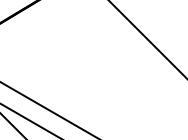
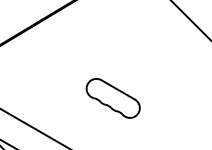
part: (66, 67) -> (112, 98), added

